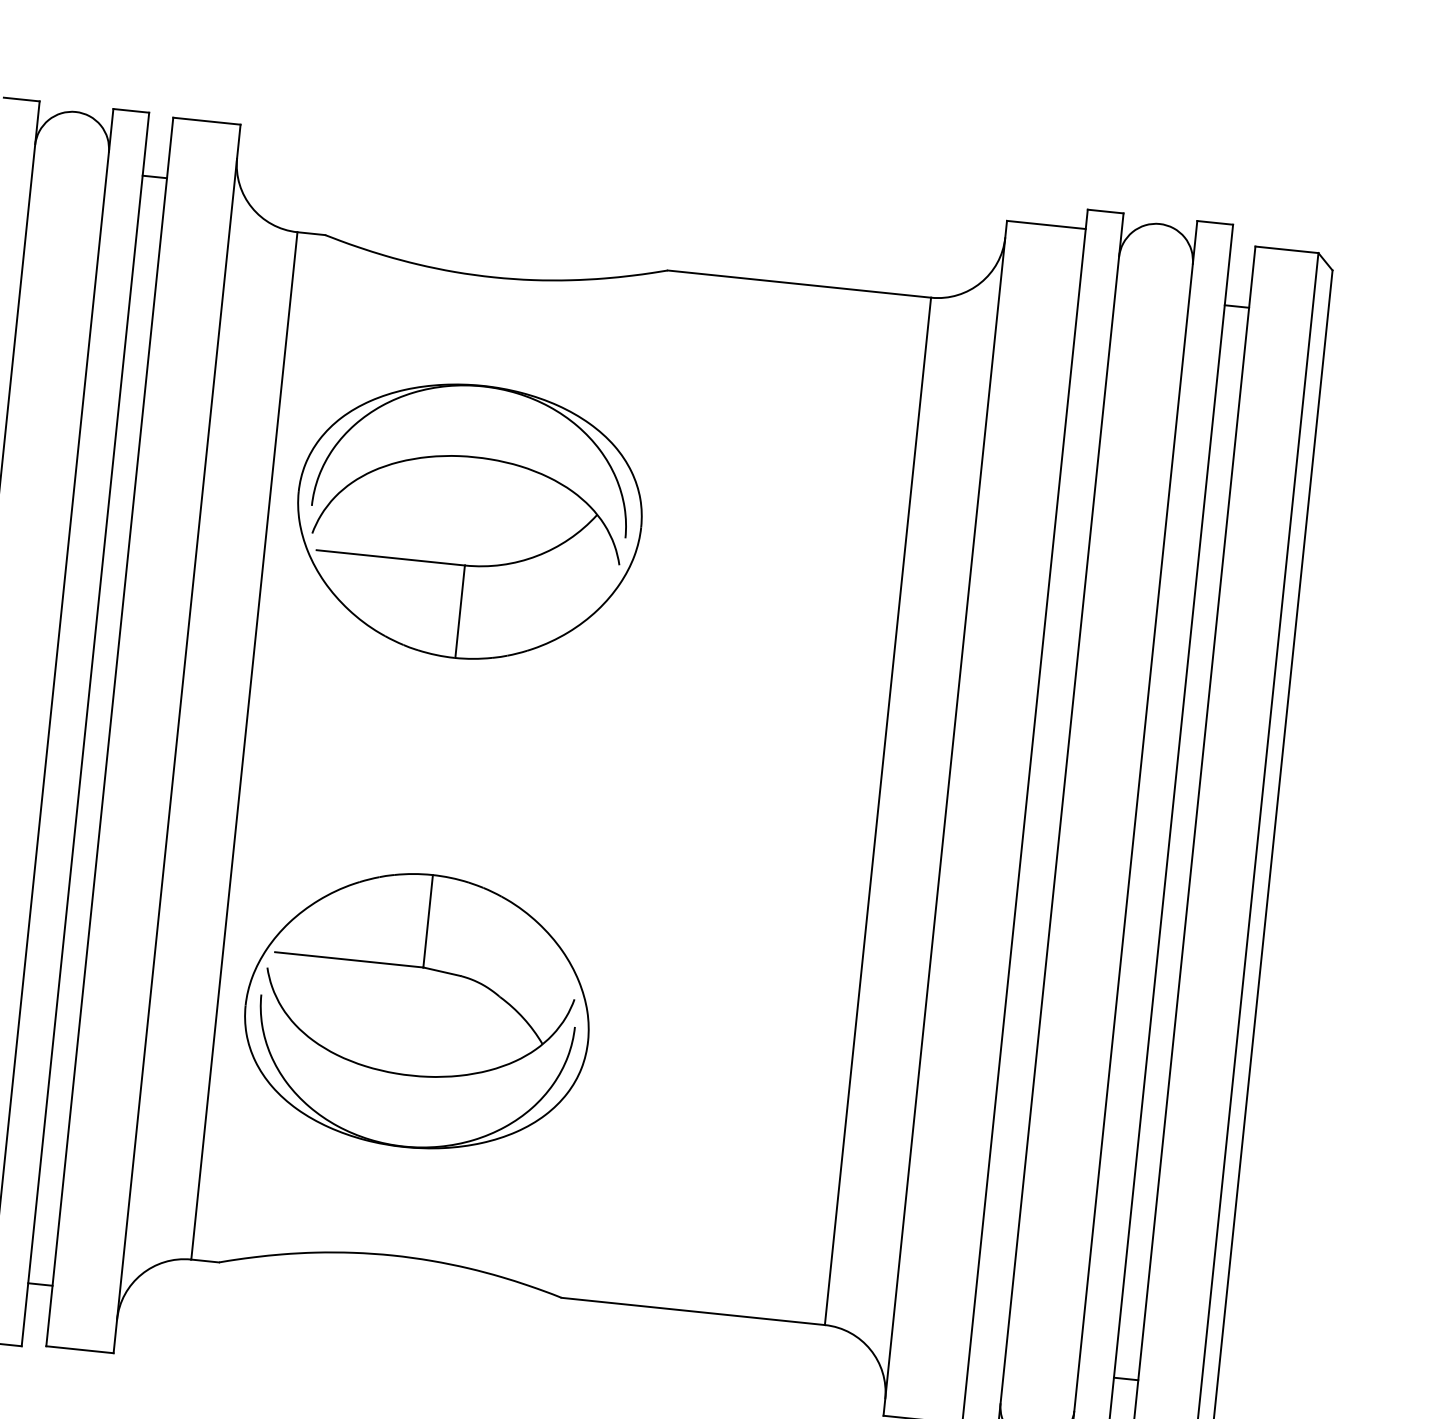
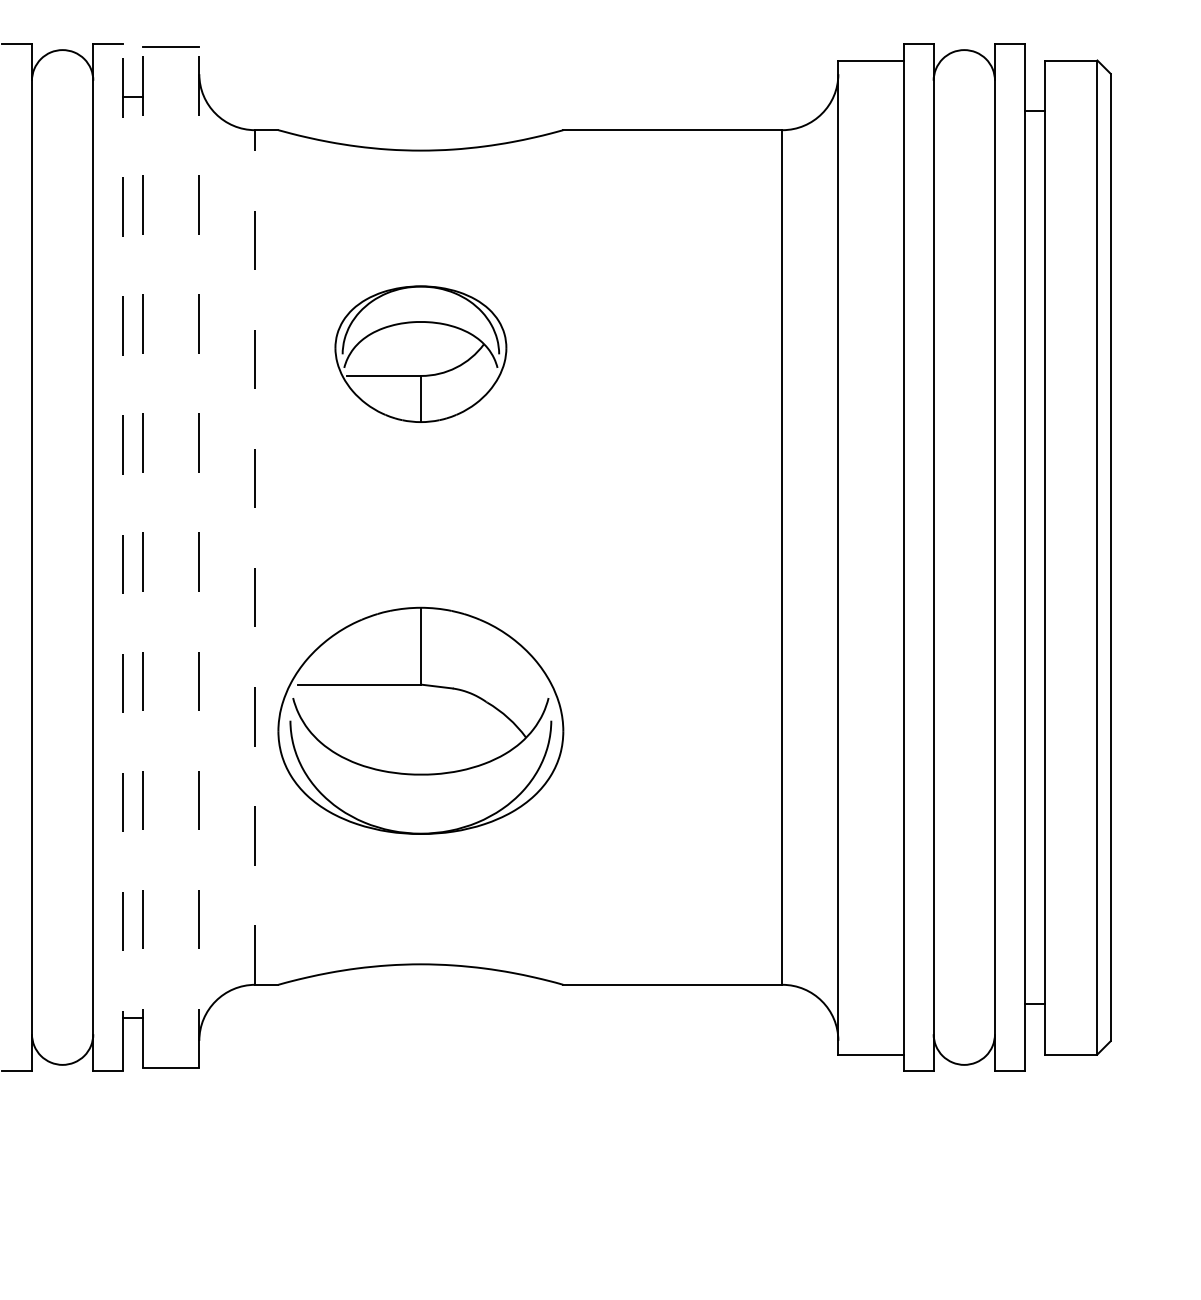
part: (468, 522) -> (420, 354), size x0.6
line: (85, 729) -> (123, 557), solid -> dashed
line: (109, 732) -> (143, 557), solid -> dashed
line: (177, 738) -> (199, 557), solid -> dashed
line: (244, 745) -> (255, 557), solid -> dashed
part: (417, 1010) -> (420, 720), moved

